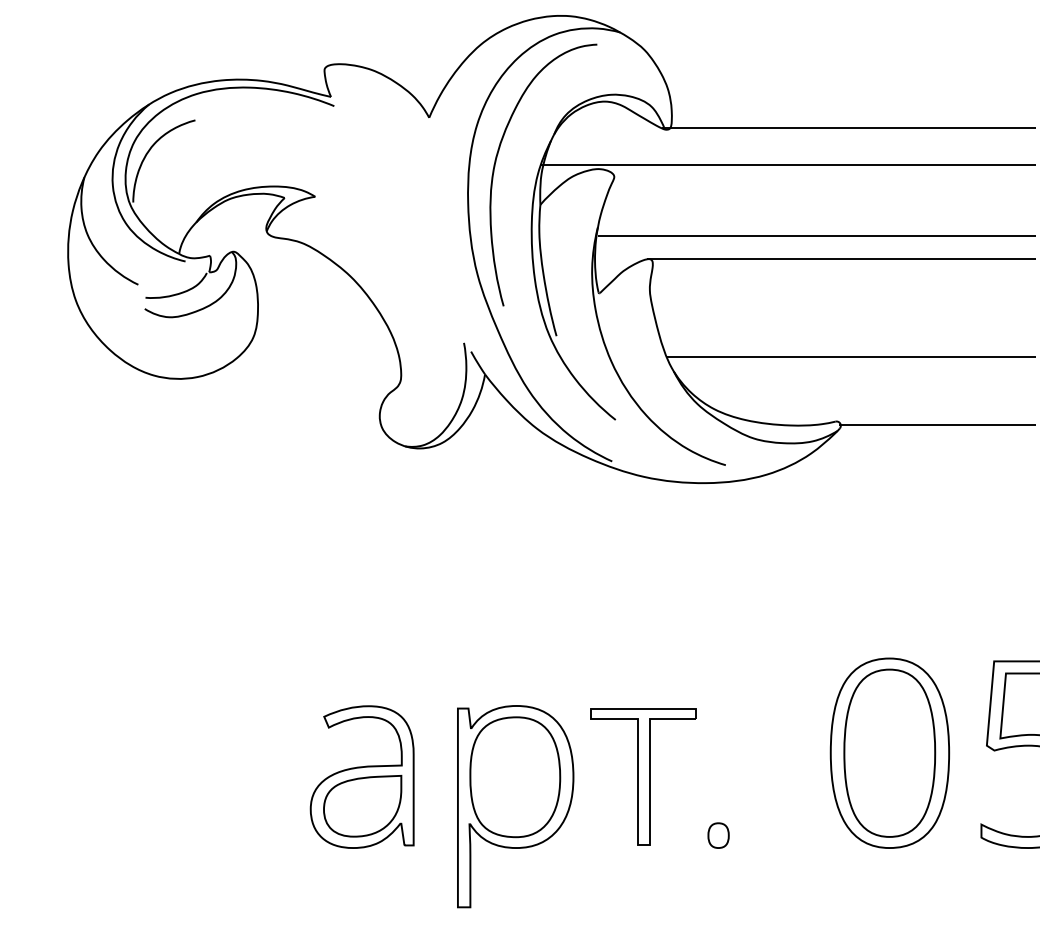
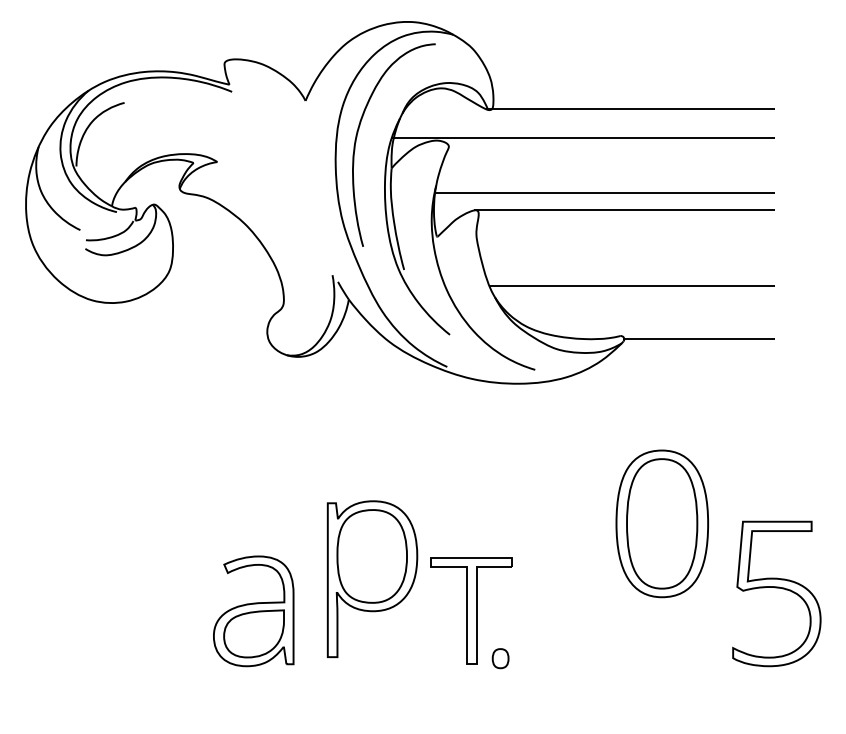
part: (888, 752) -> (661, 523), moved
part: (515, 805) -> (372, 578), moved
part: (718, 835) -> (500, 658), moved

